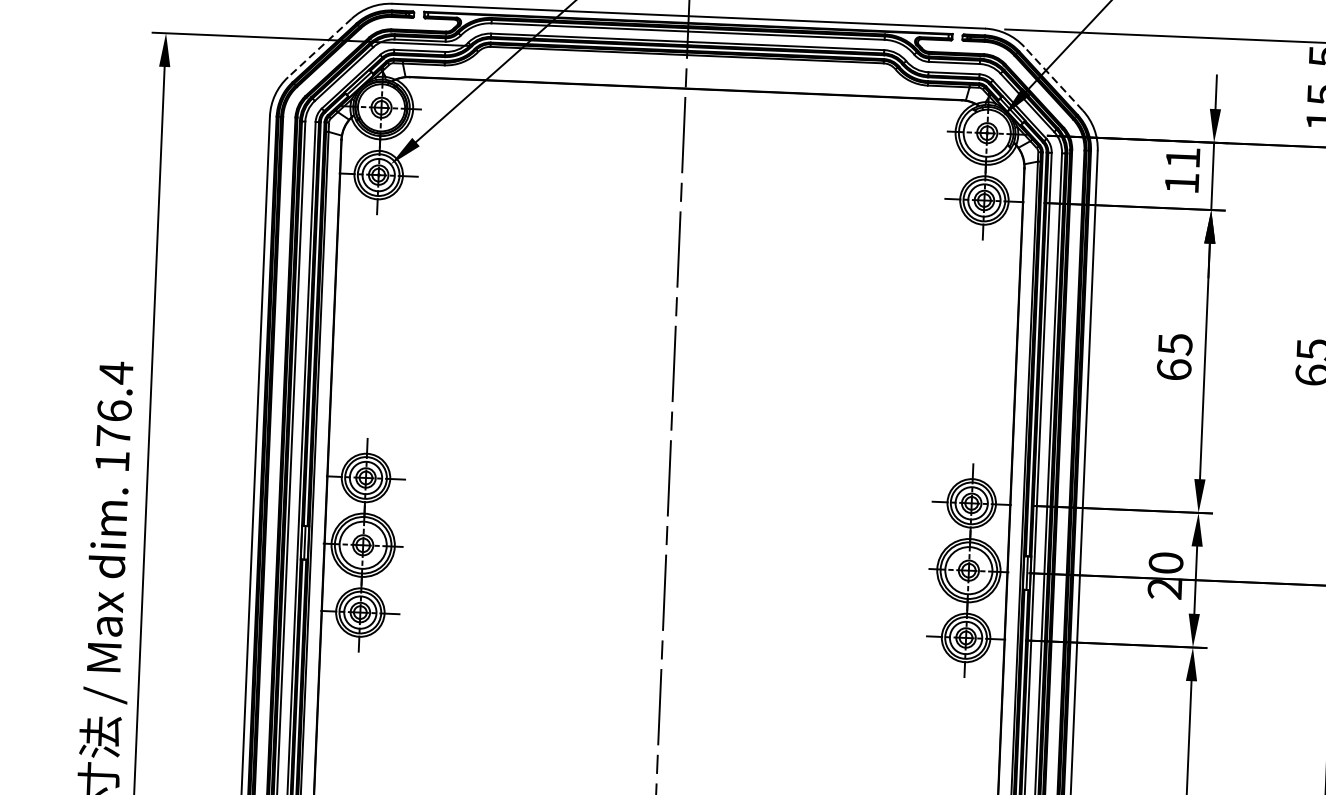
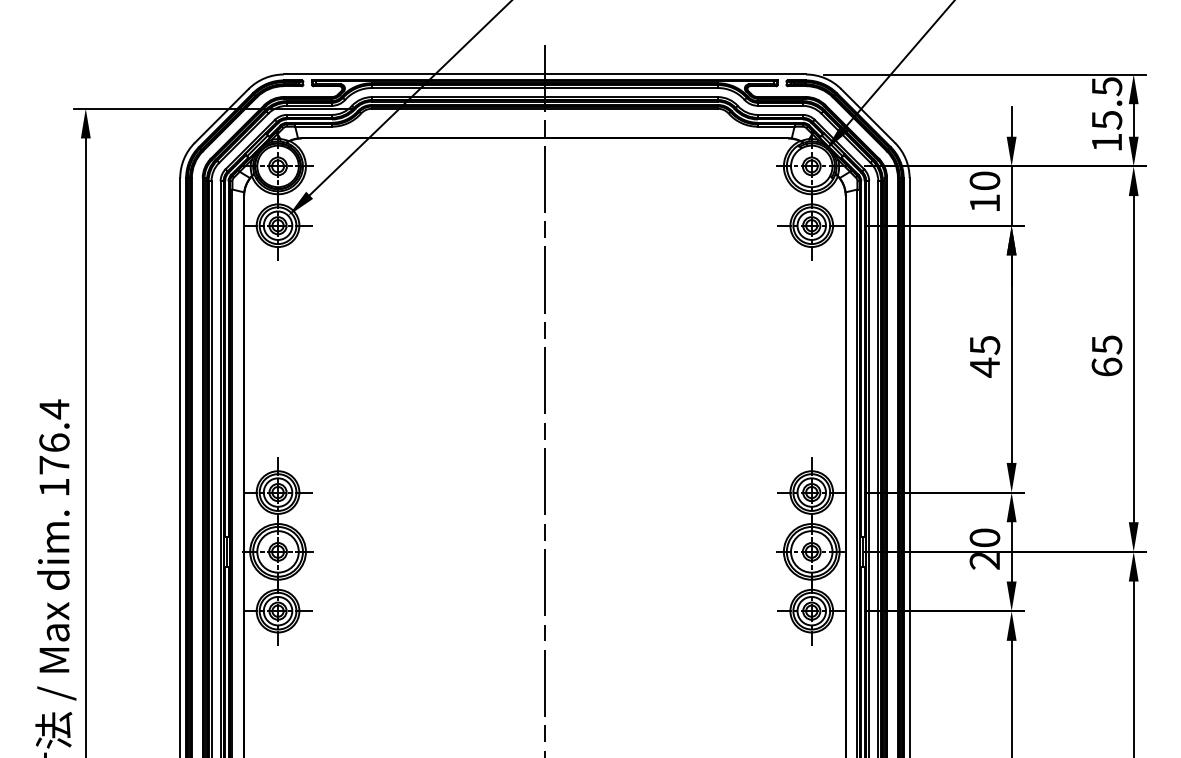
line: (319, 48) -> (221, 116), dashed -> solid
line: (1052, 78) -> (867, 115), dashed -> solid
text: (1182, 157) -> (984, 180), 11 -> 10
text: (1173, 369) -> (984, 367), 65 -> 45

